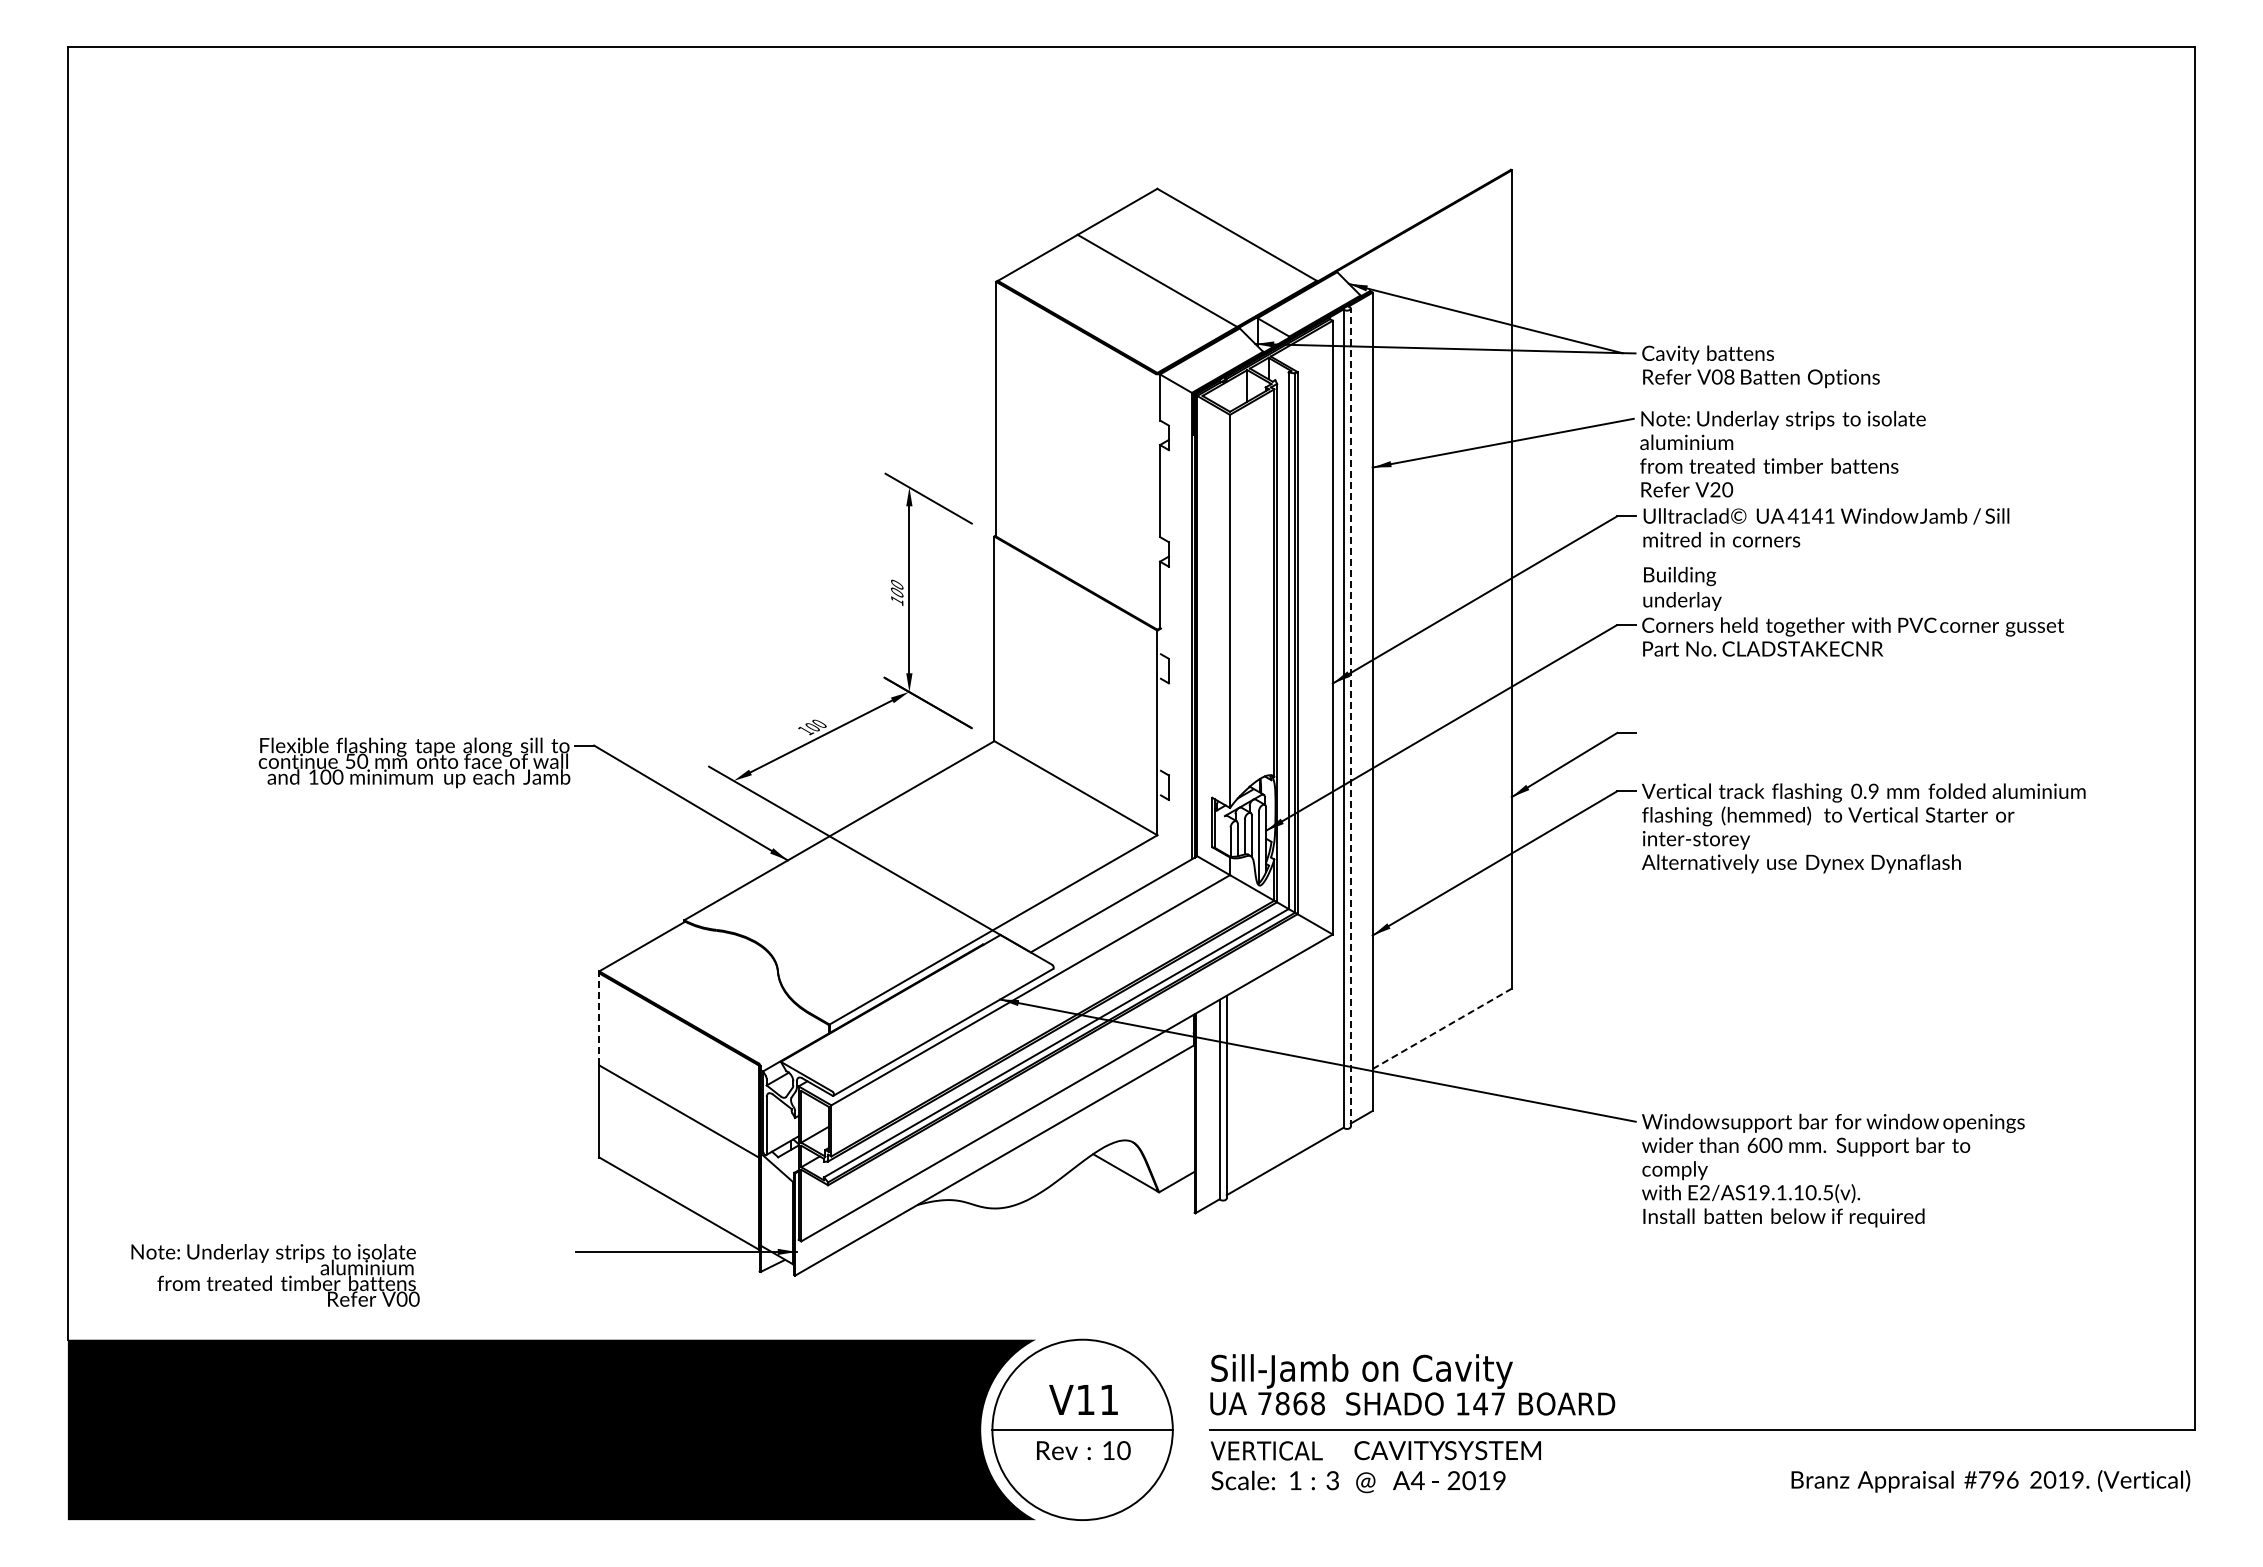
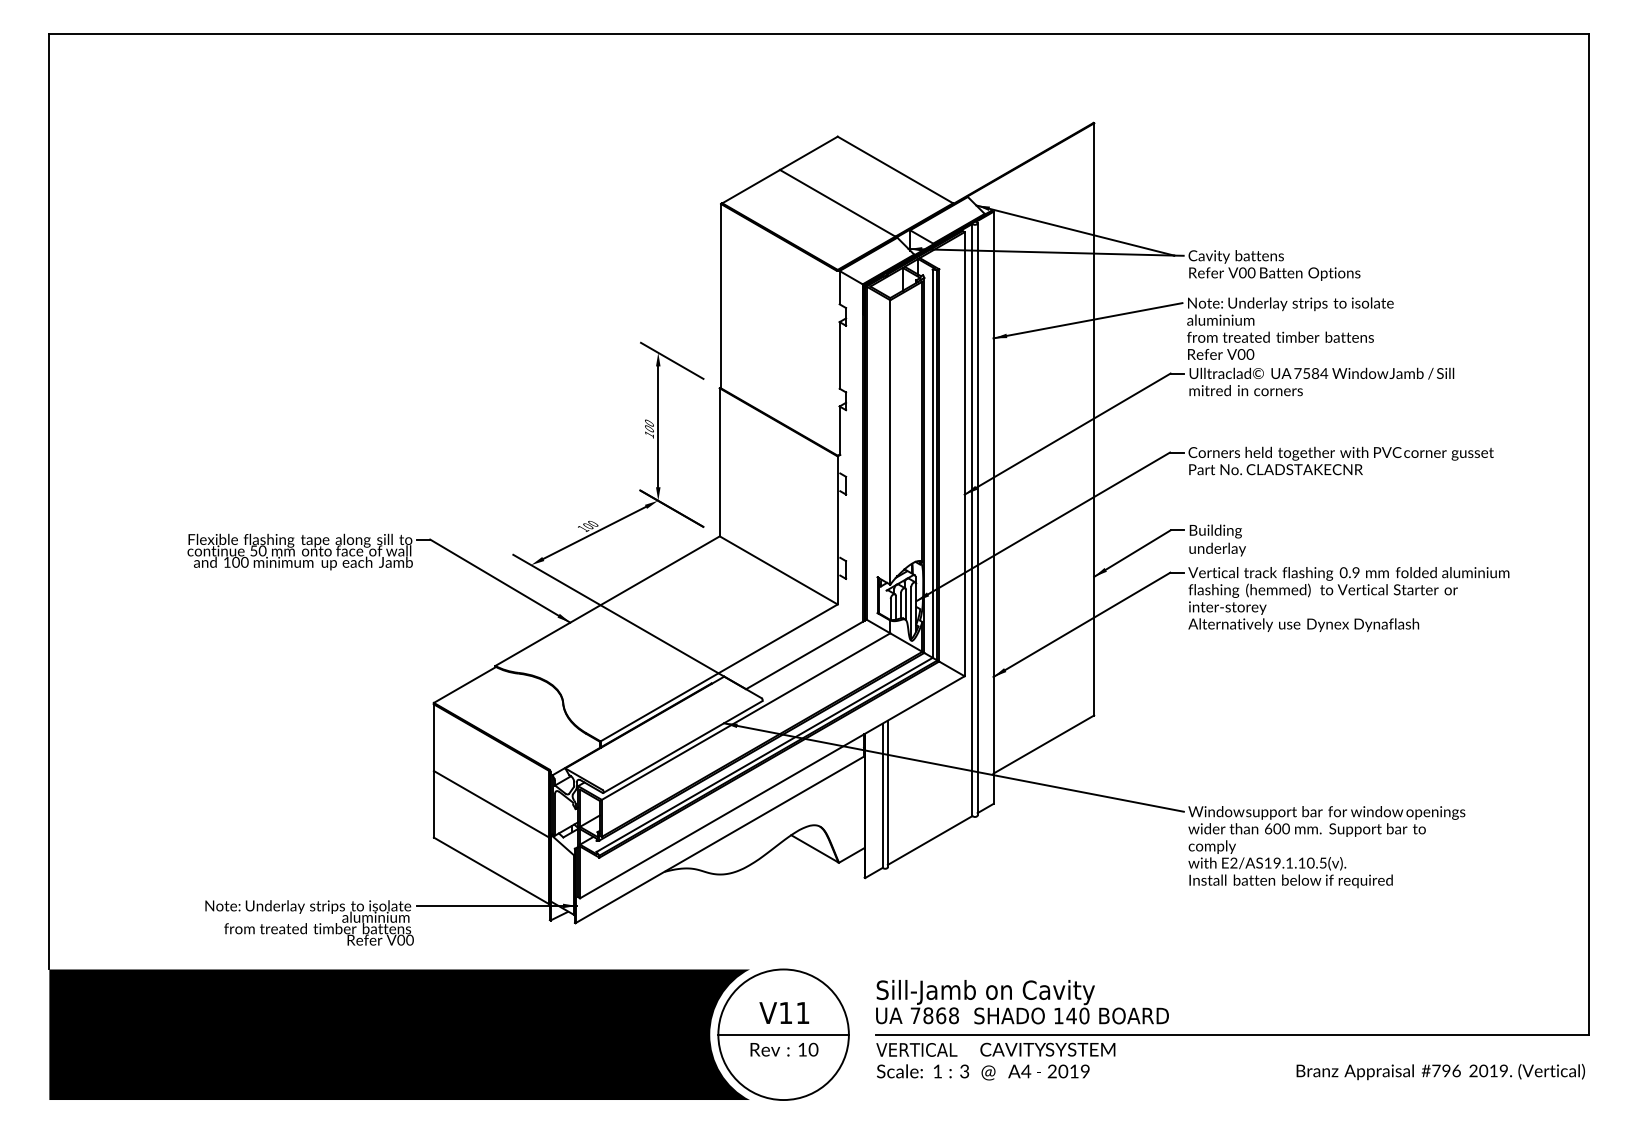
text: (1729, 377) -> (1251, 273), V08 -> V00
text: (1715, 491) -> (1241, 355), V20 -> V00
text: (1811, 515) -> (1311, 373), 4141 -> 7584
text: (1682, 588) -> (1217, 540), moved
line: (1350, 717) -> (977, 519), dashed -> solid
line: (599, 1018) -> (434, 737), dashed -> solid
line: (1442, 1028) -> (1044, 744), dashed -> solid
text: (275, 1275) -> (309, 923), moved
text: (1498, 1403) -> (1084, 1015), 147 -> 140

